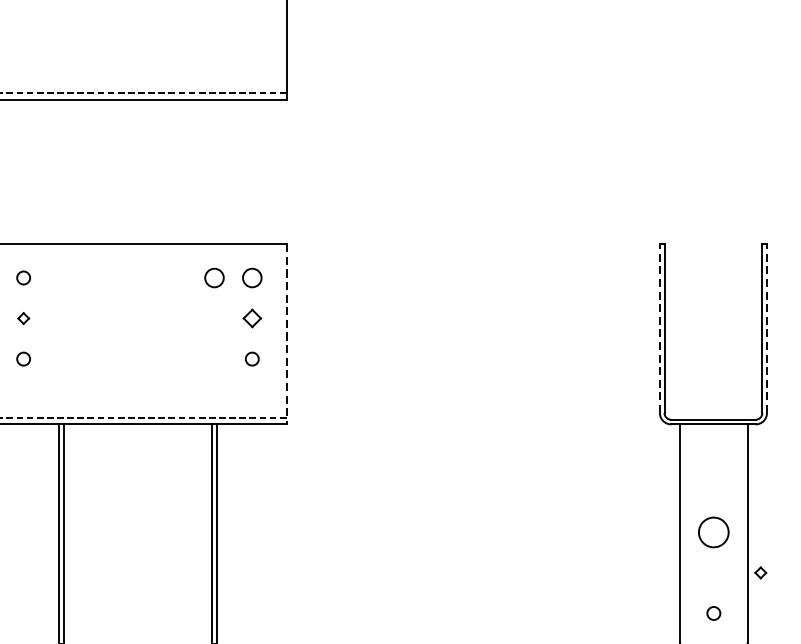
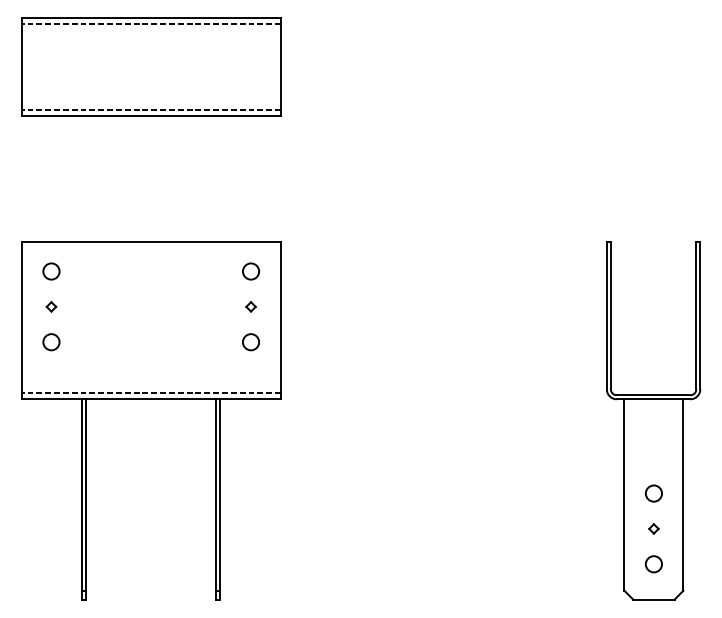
circle: (23, 277) -> (51, 271), size x1.43
circle: (213, 277) -> (217, 271), removed
part: (251, 318) -> (250, 306), size x0.62
line: (659, 328) -> (606, 315), dashed -> solid
line: (767, 328) -> (700, 315), dashed -> solid
line: (286, 334) -> (280, 320), dashed -> solid
circle: (23, 359) -> (51, 342), size x1.43
circle: (251, 359) -> (250, 342), size x1.43
circle: (713, 532) -> (653, 493), size x0.62
part: (760, 572) -> (653, 528), moved
circle: (713, 613) -> (653, 564), size x1.43

